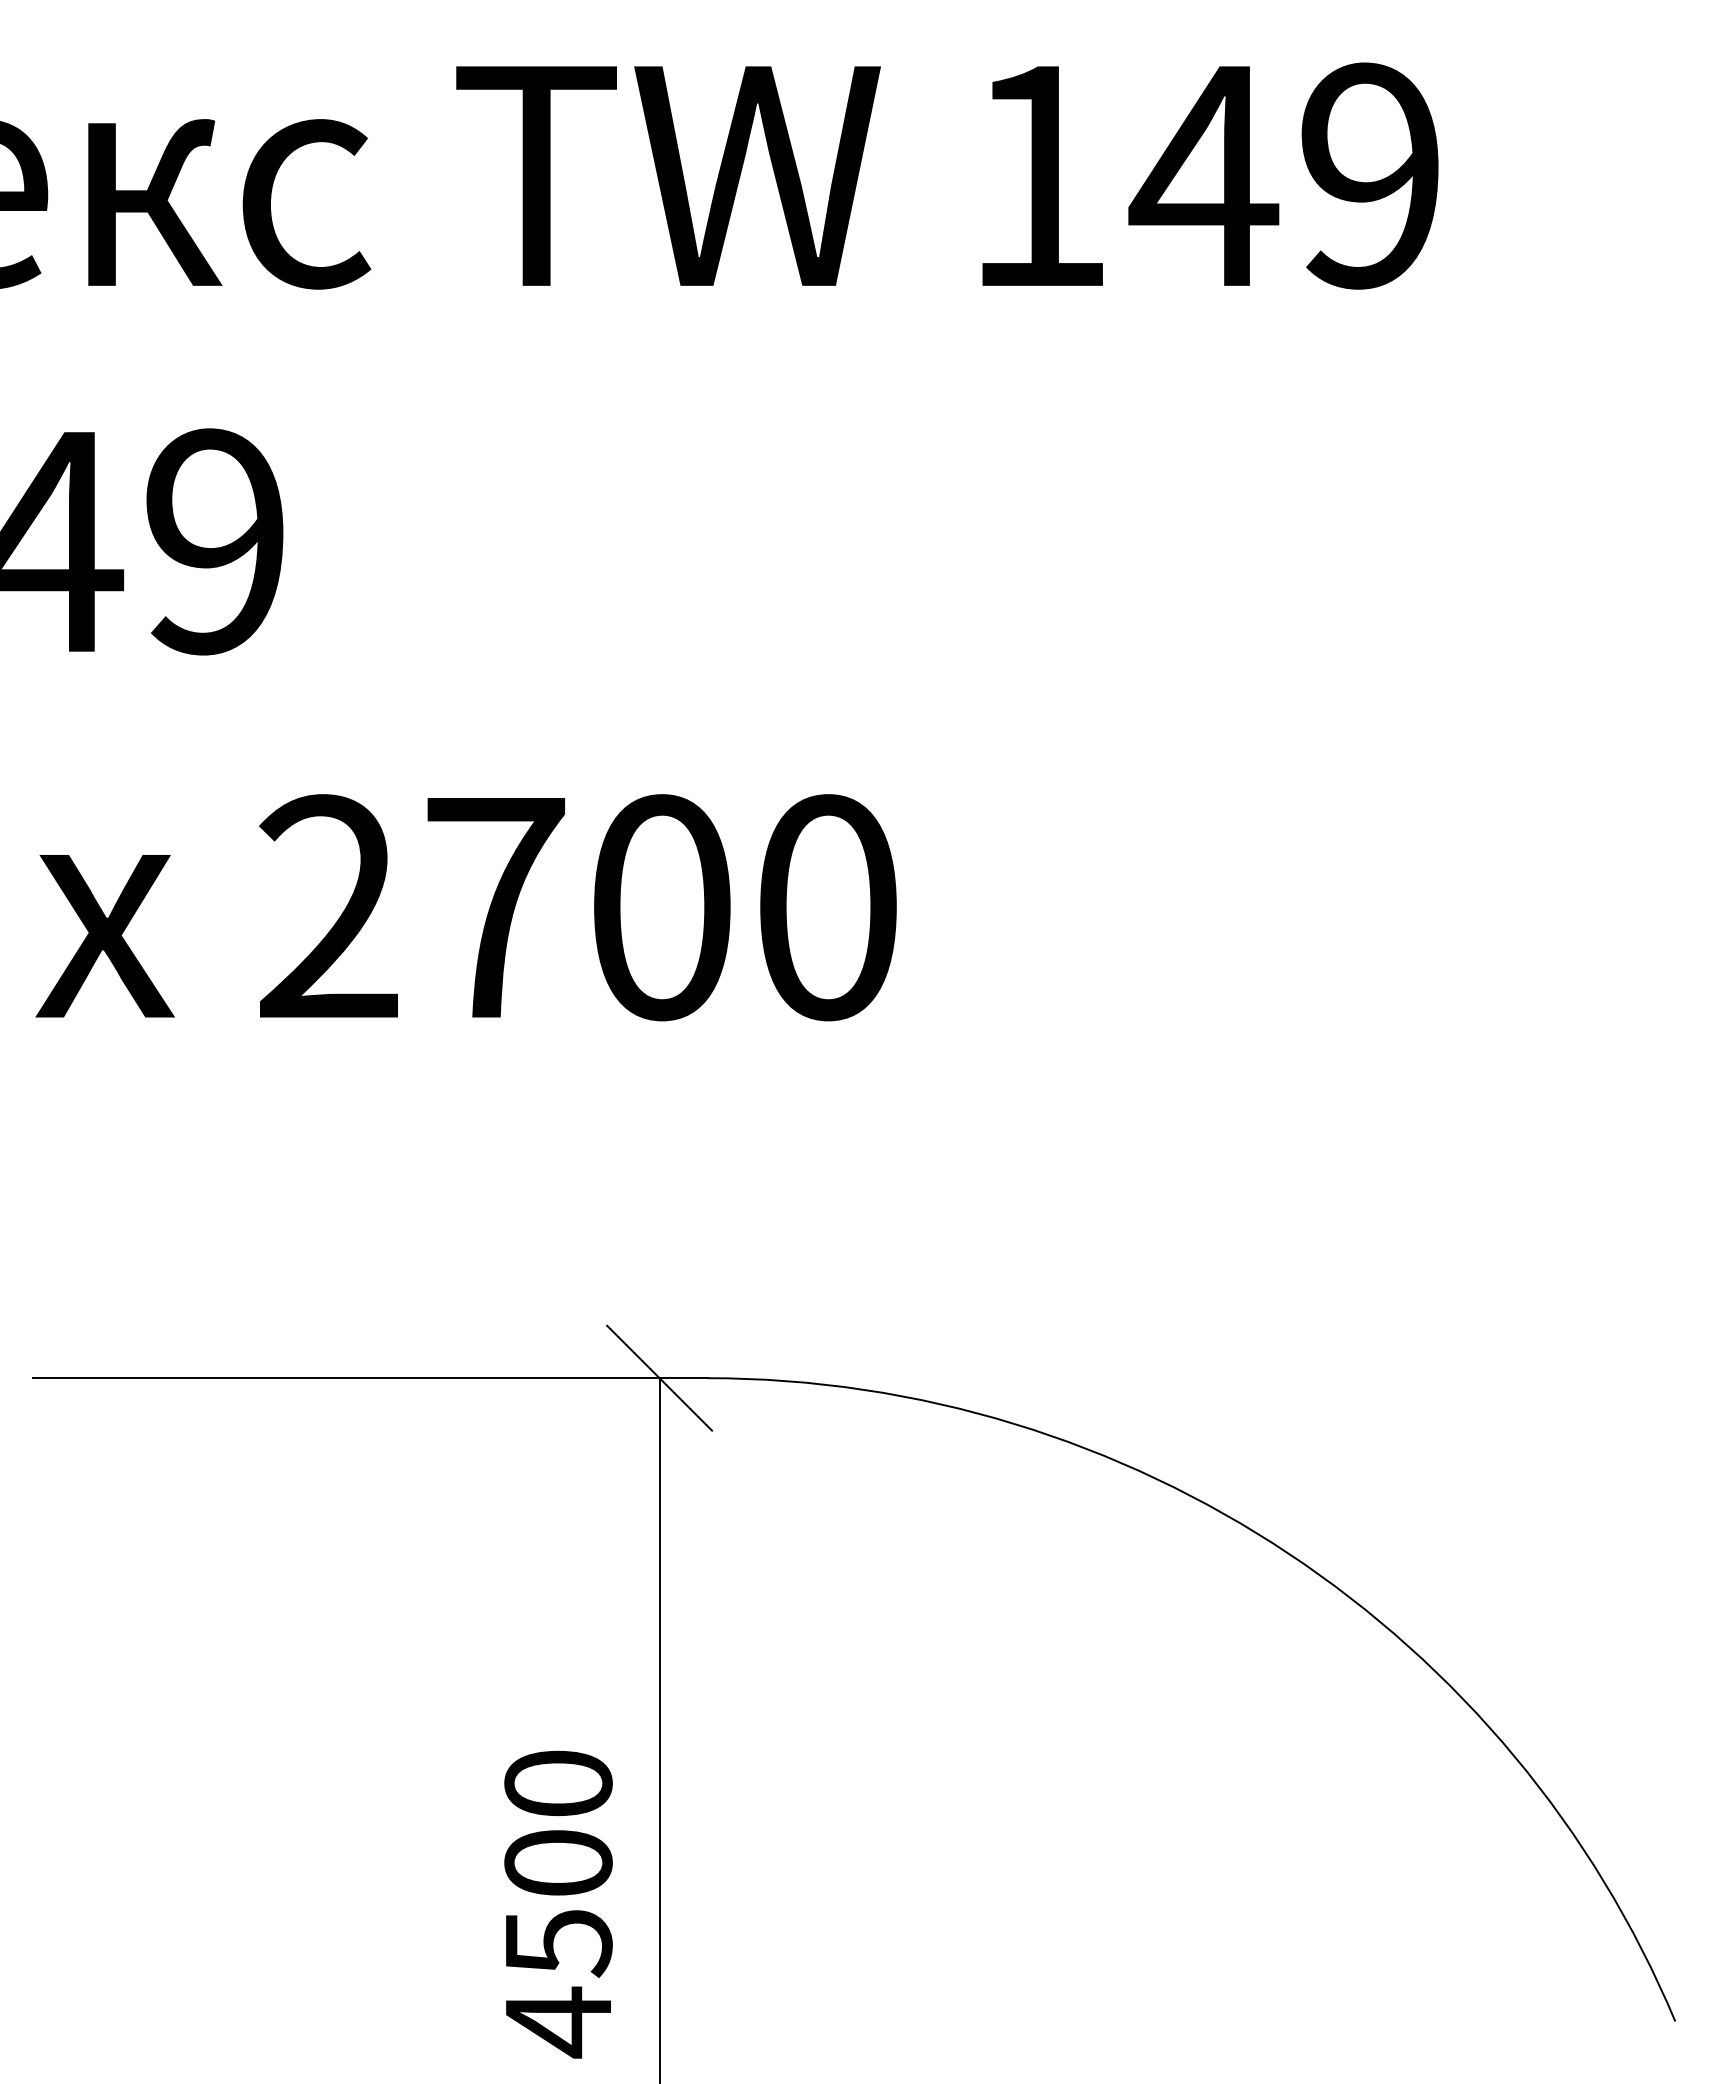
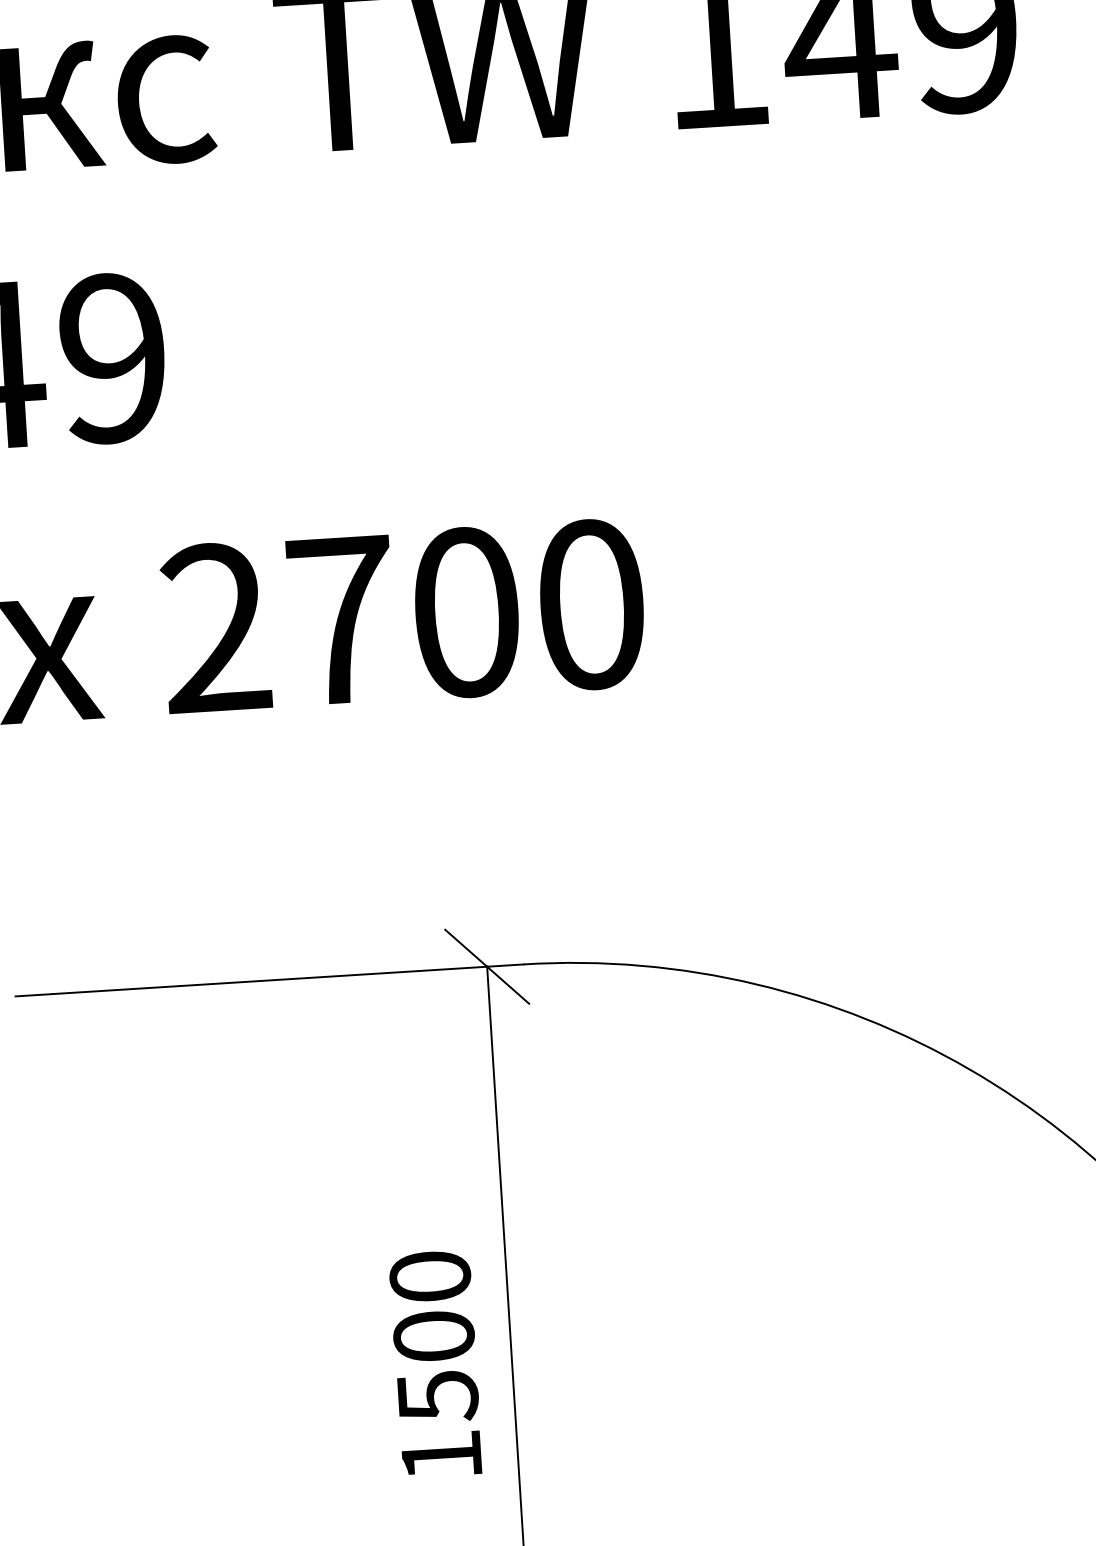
text: (558, 2022) -> (441, 1456), 4500 -> 1500

